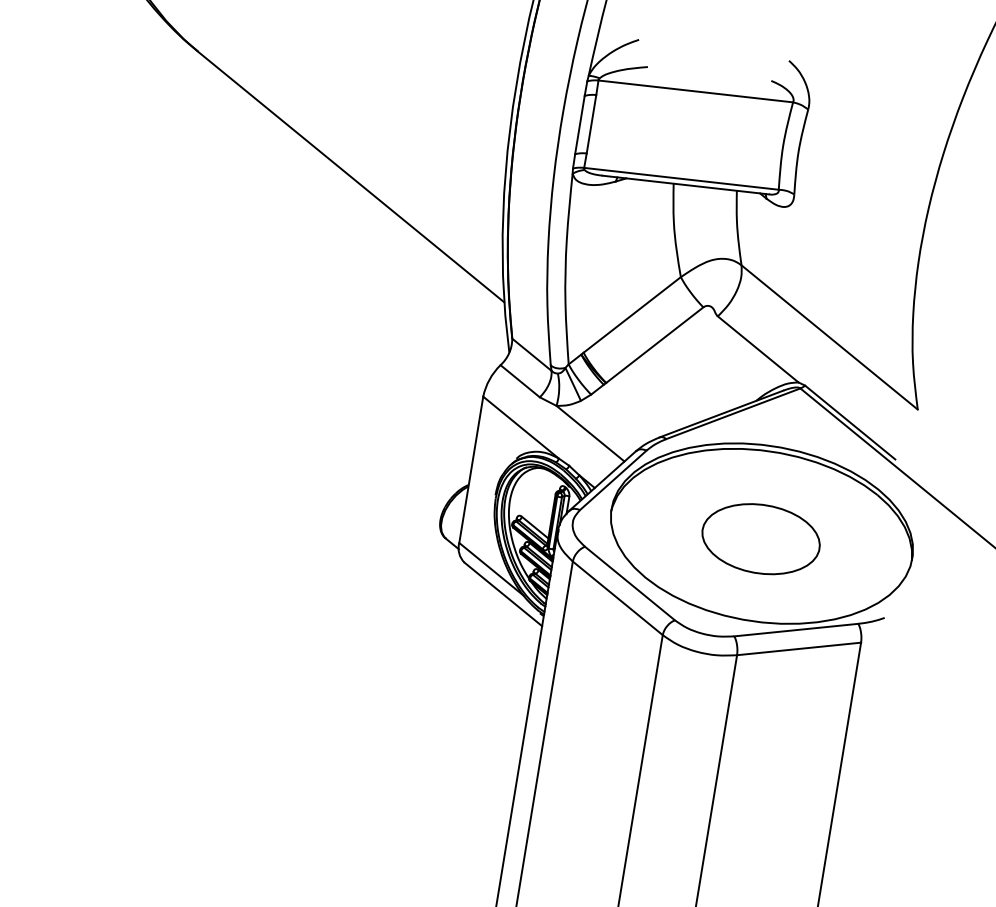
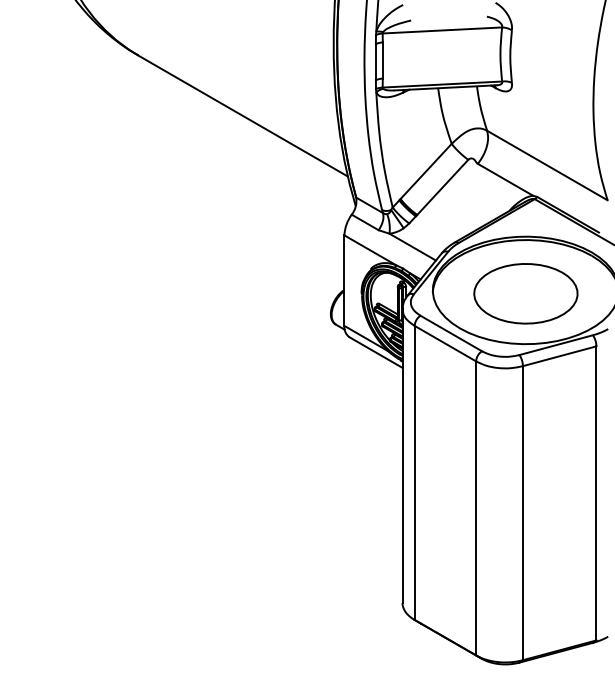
part: (760, 538) -> (525, 293), size x1.43

